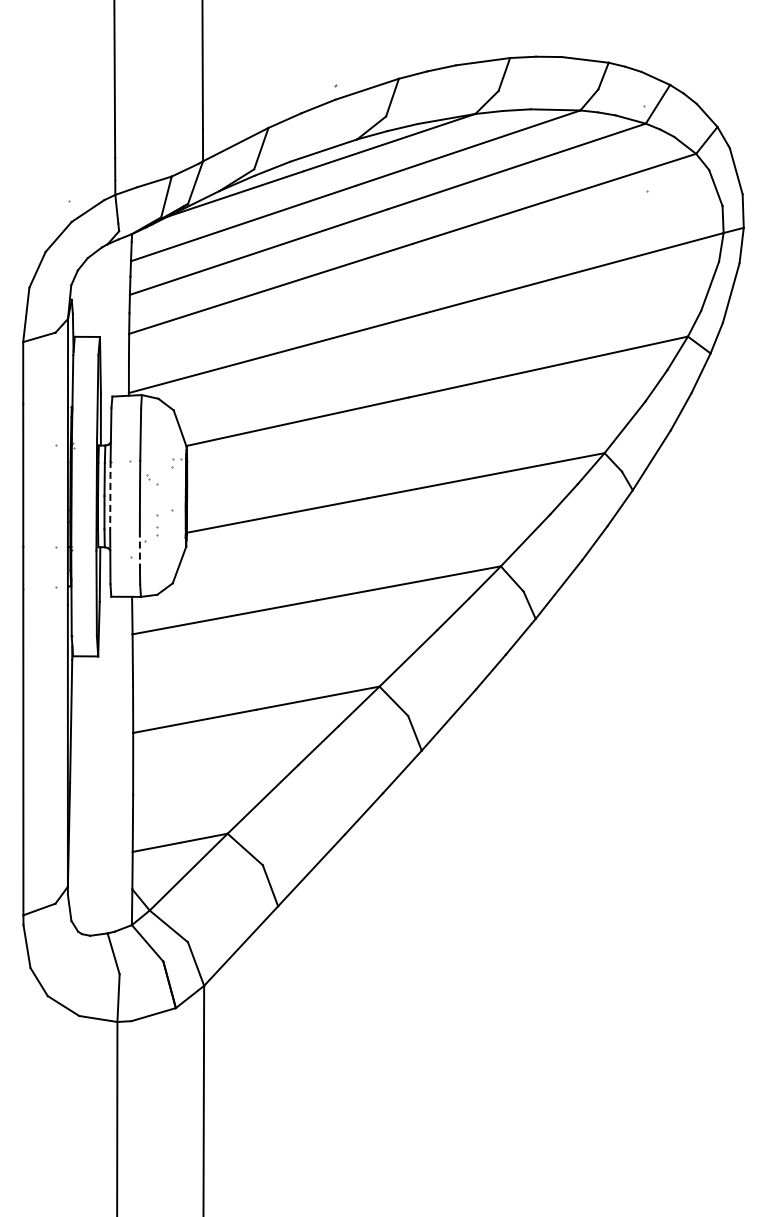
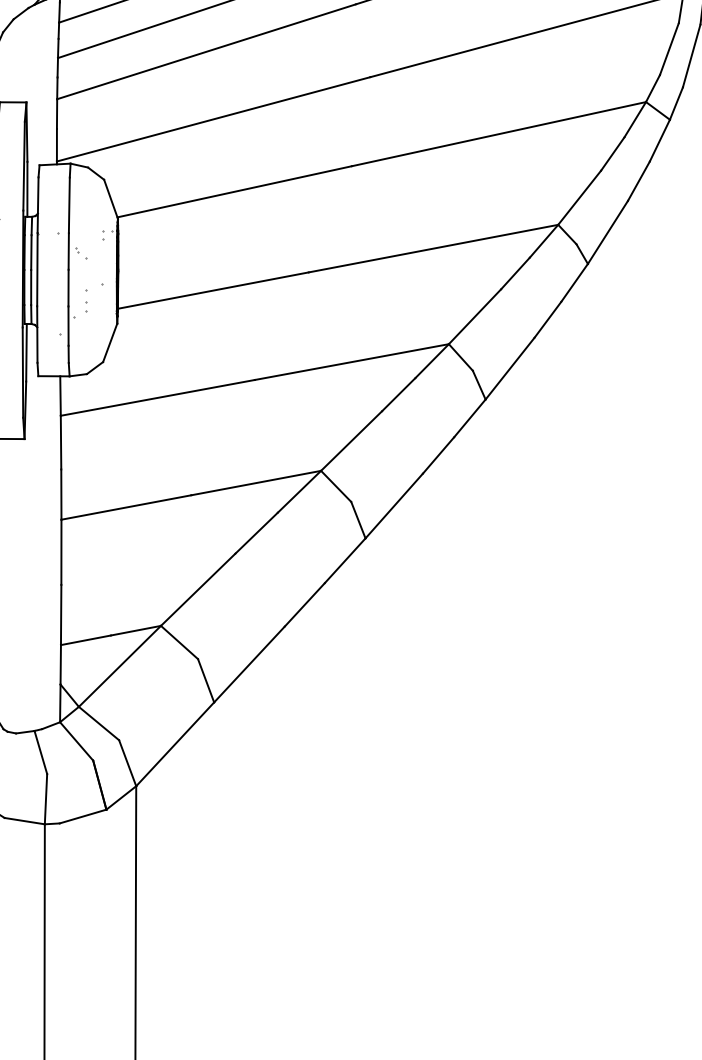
line: (110, 495) -> (37, 269), dashed -> solid
line: (139, 549) -> (68, 326), dashed -> solid

